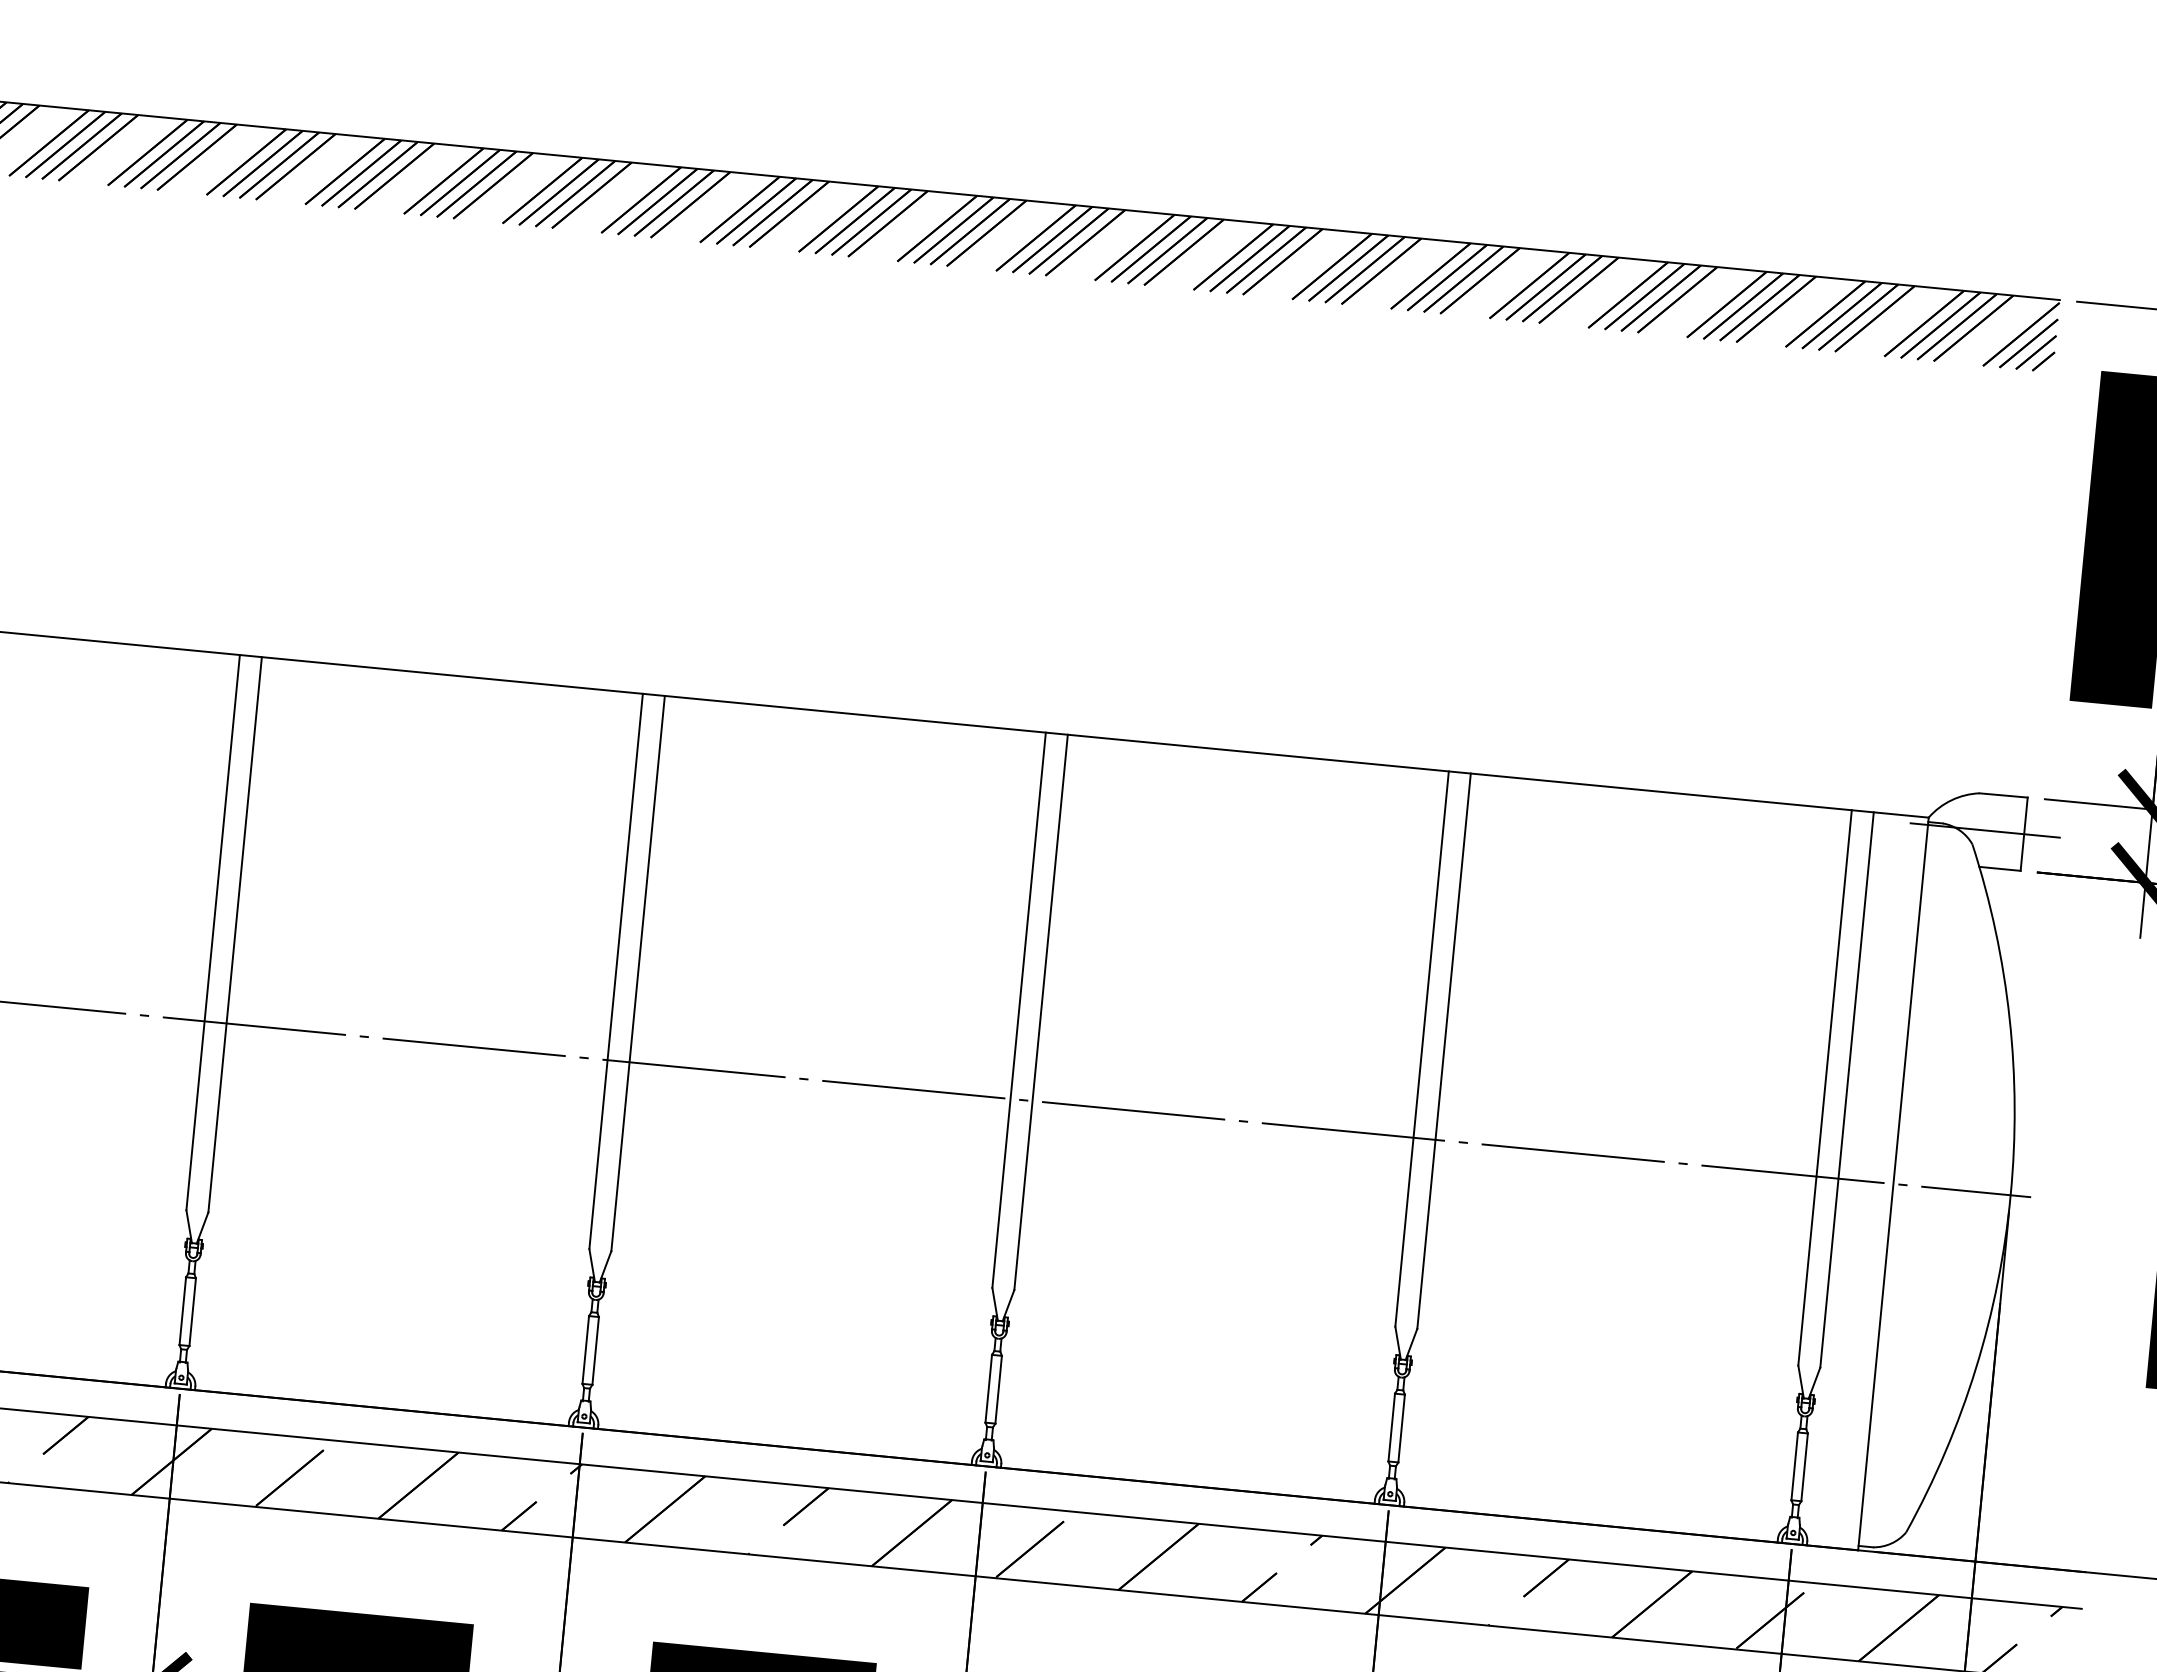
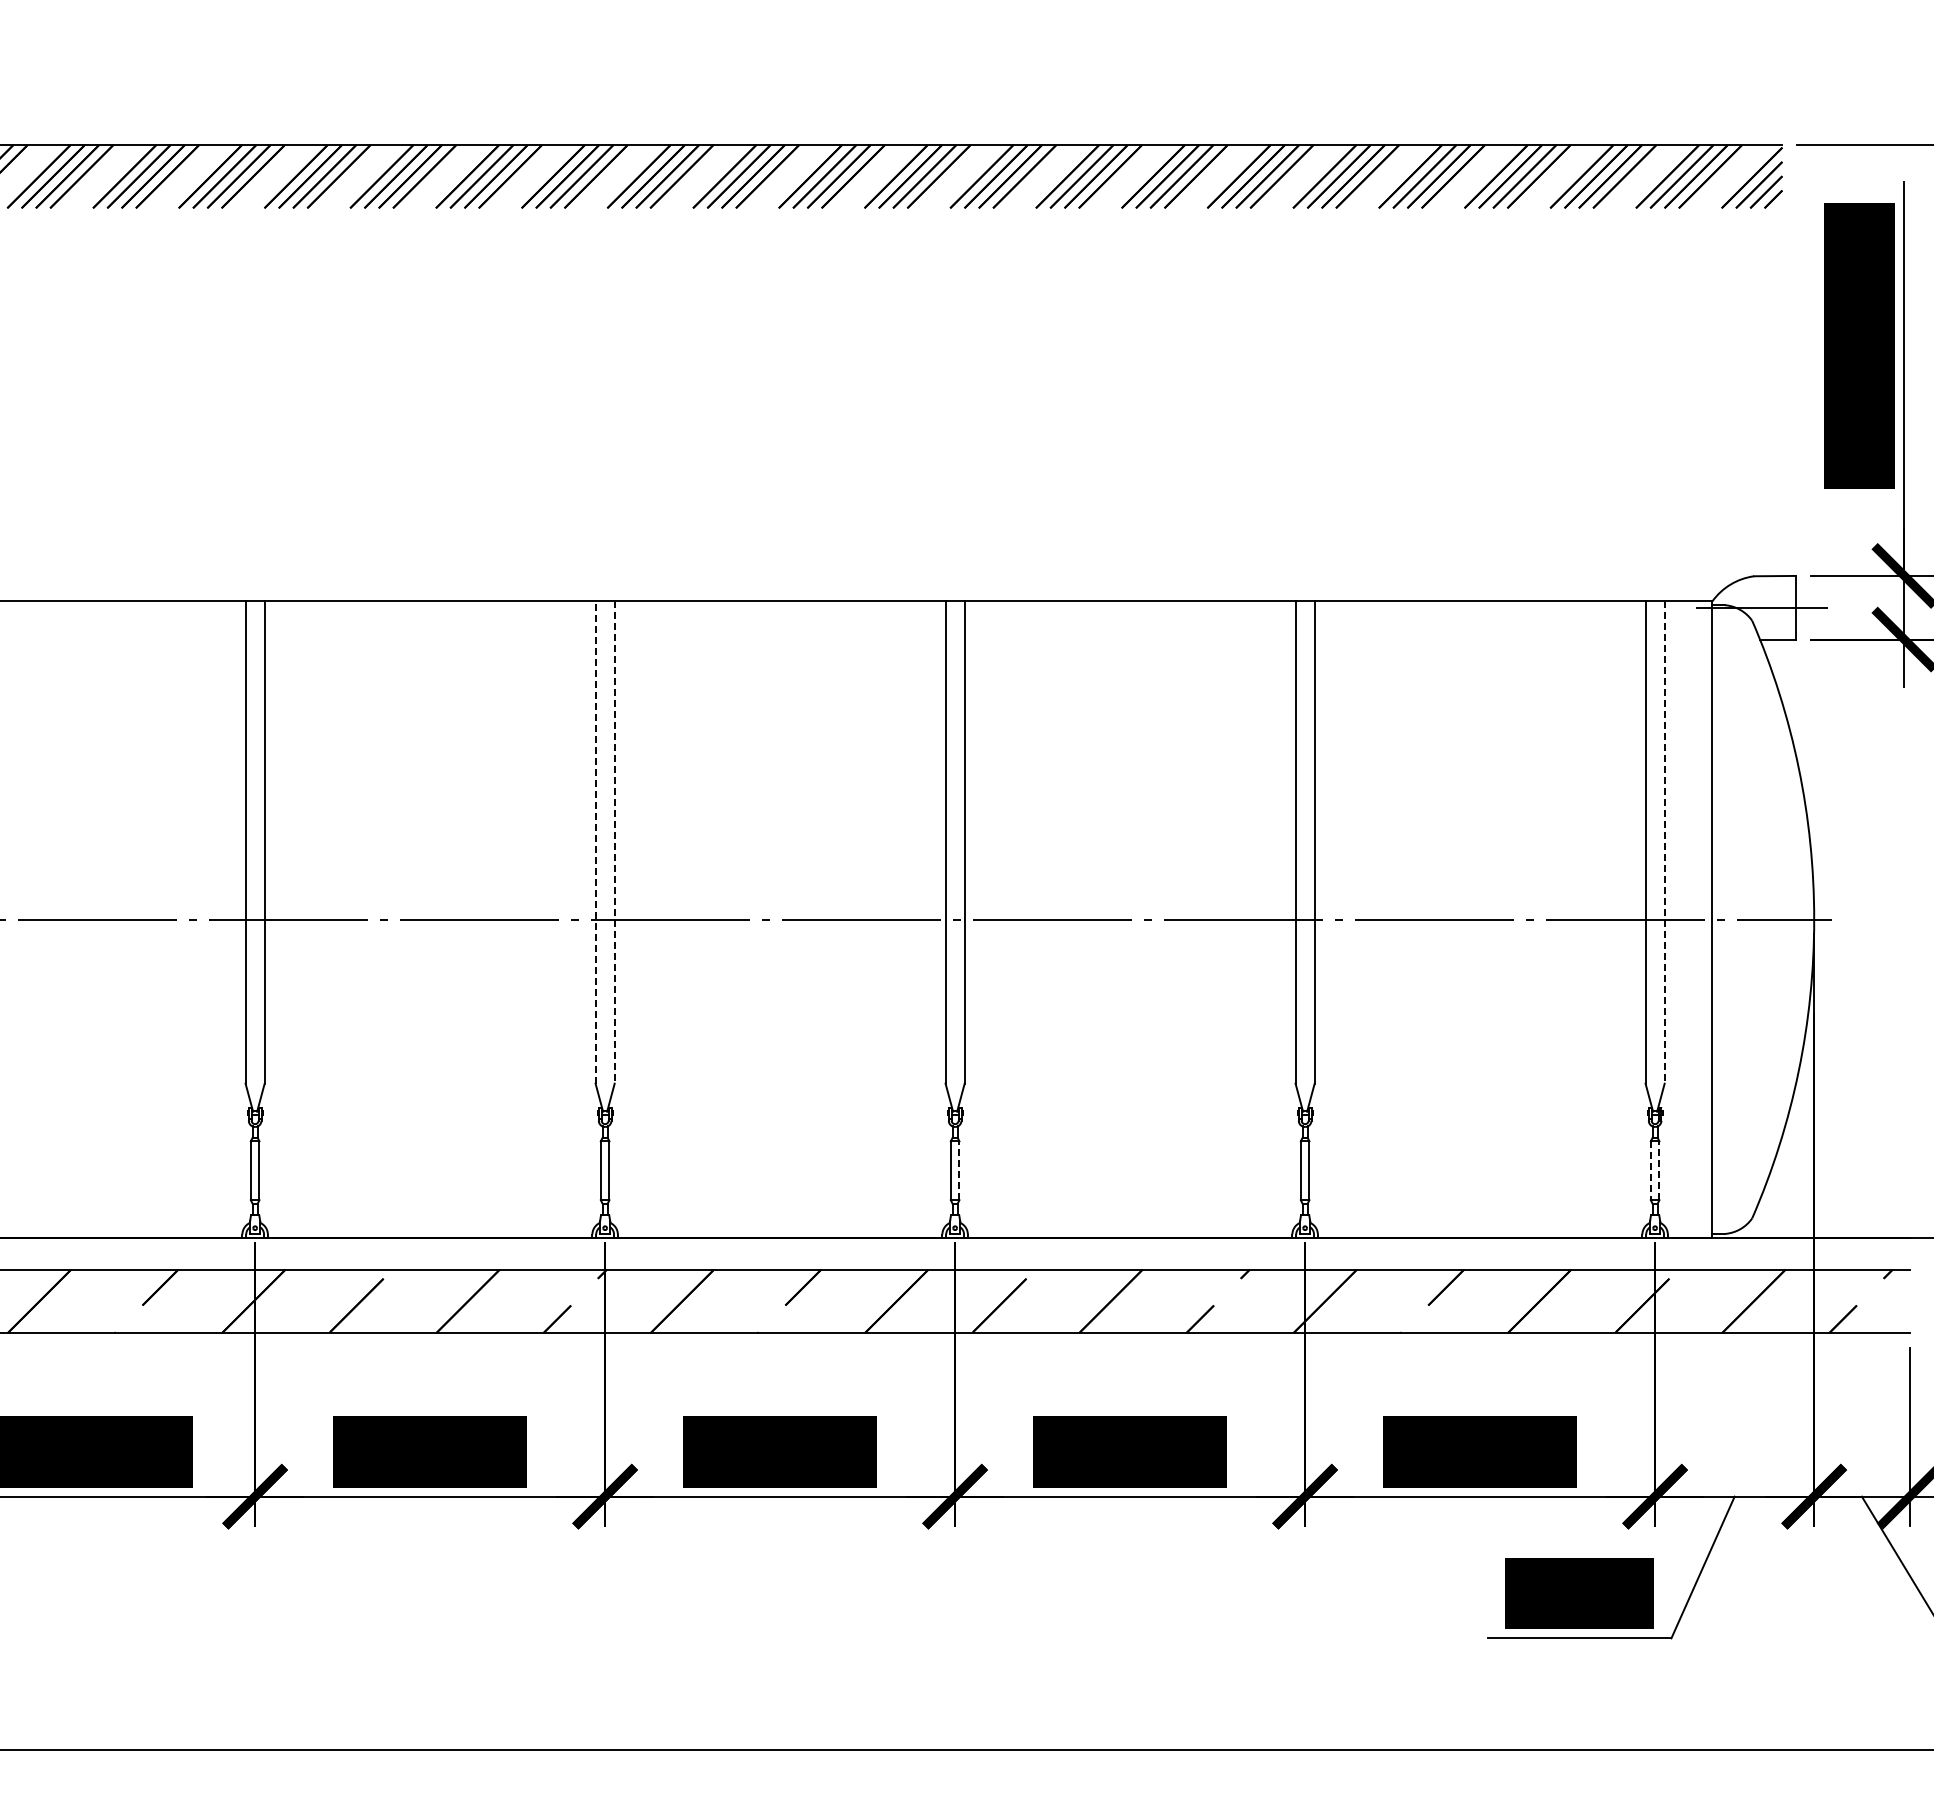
line: (616, 971) -> (595, 842), solid -> dashed
line: (637, 974) -> (614, 843), solid -> dashed
line: (1846, 1091) -> (1664, 843), solid -> dashed
line: (998, 1389) -> (959, 1170), solid -> dashed
line: (1794, 1467) -> (1650, 1171), solid -> dashed
line: (1804, 1467) -> (1659, 1170), solid -> dashed

